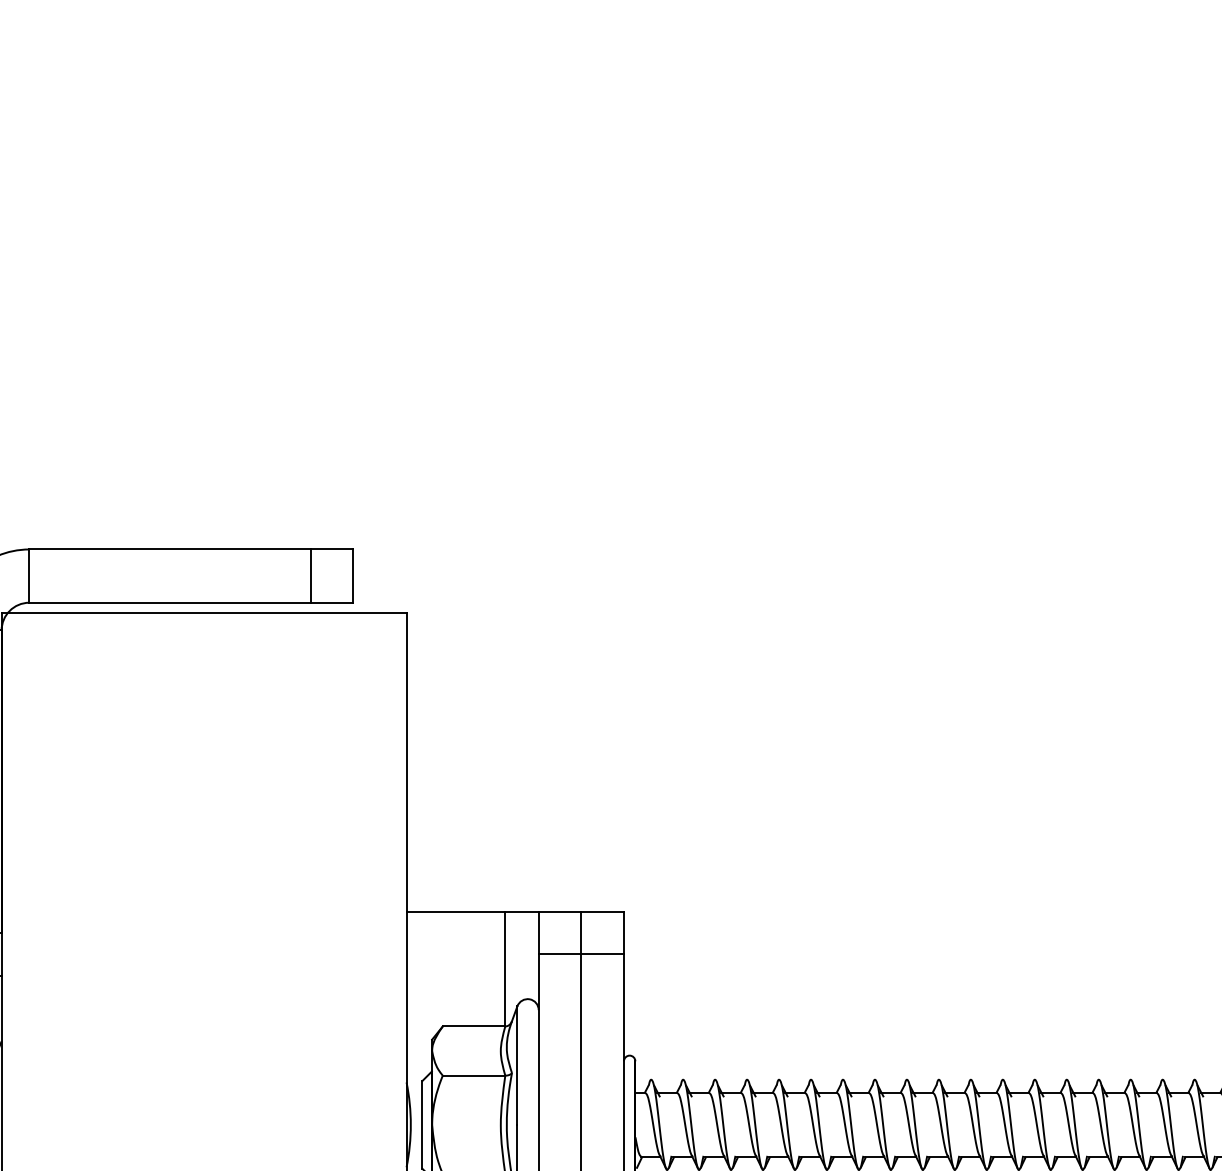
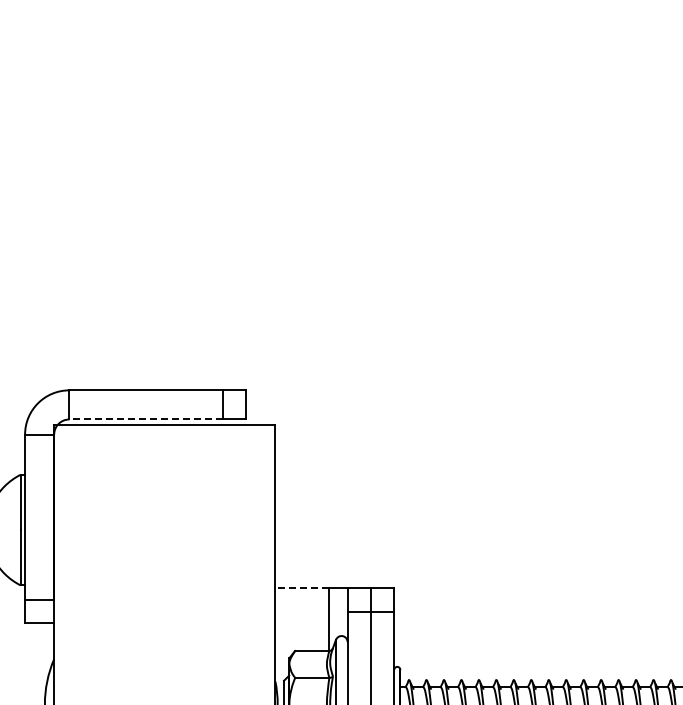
line: (170, 602) -> (146, 419), solid -> dashed
line: (456, 912) -> (302, 588), solid -> dashed

